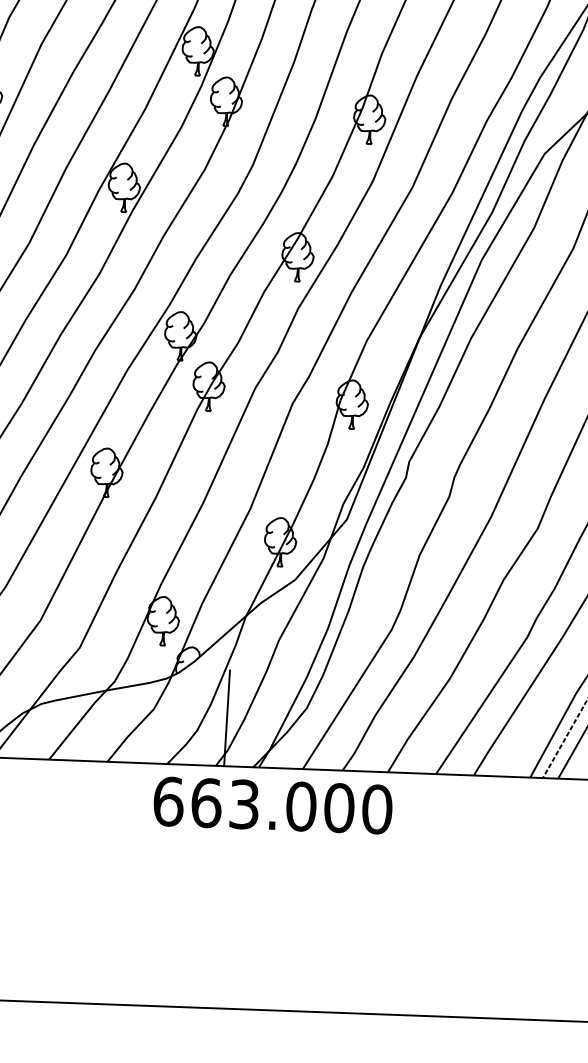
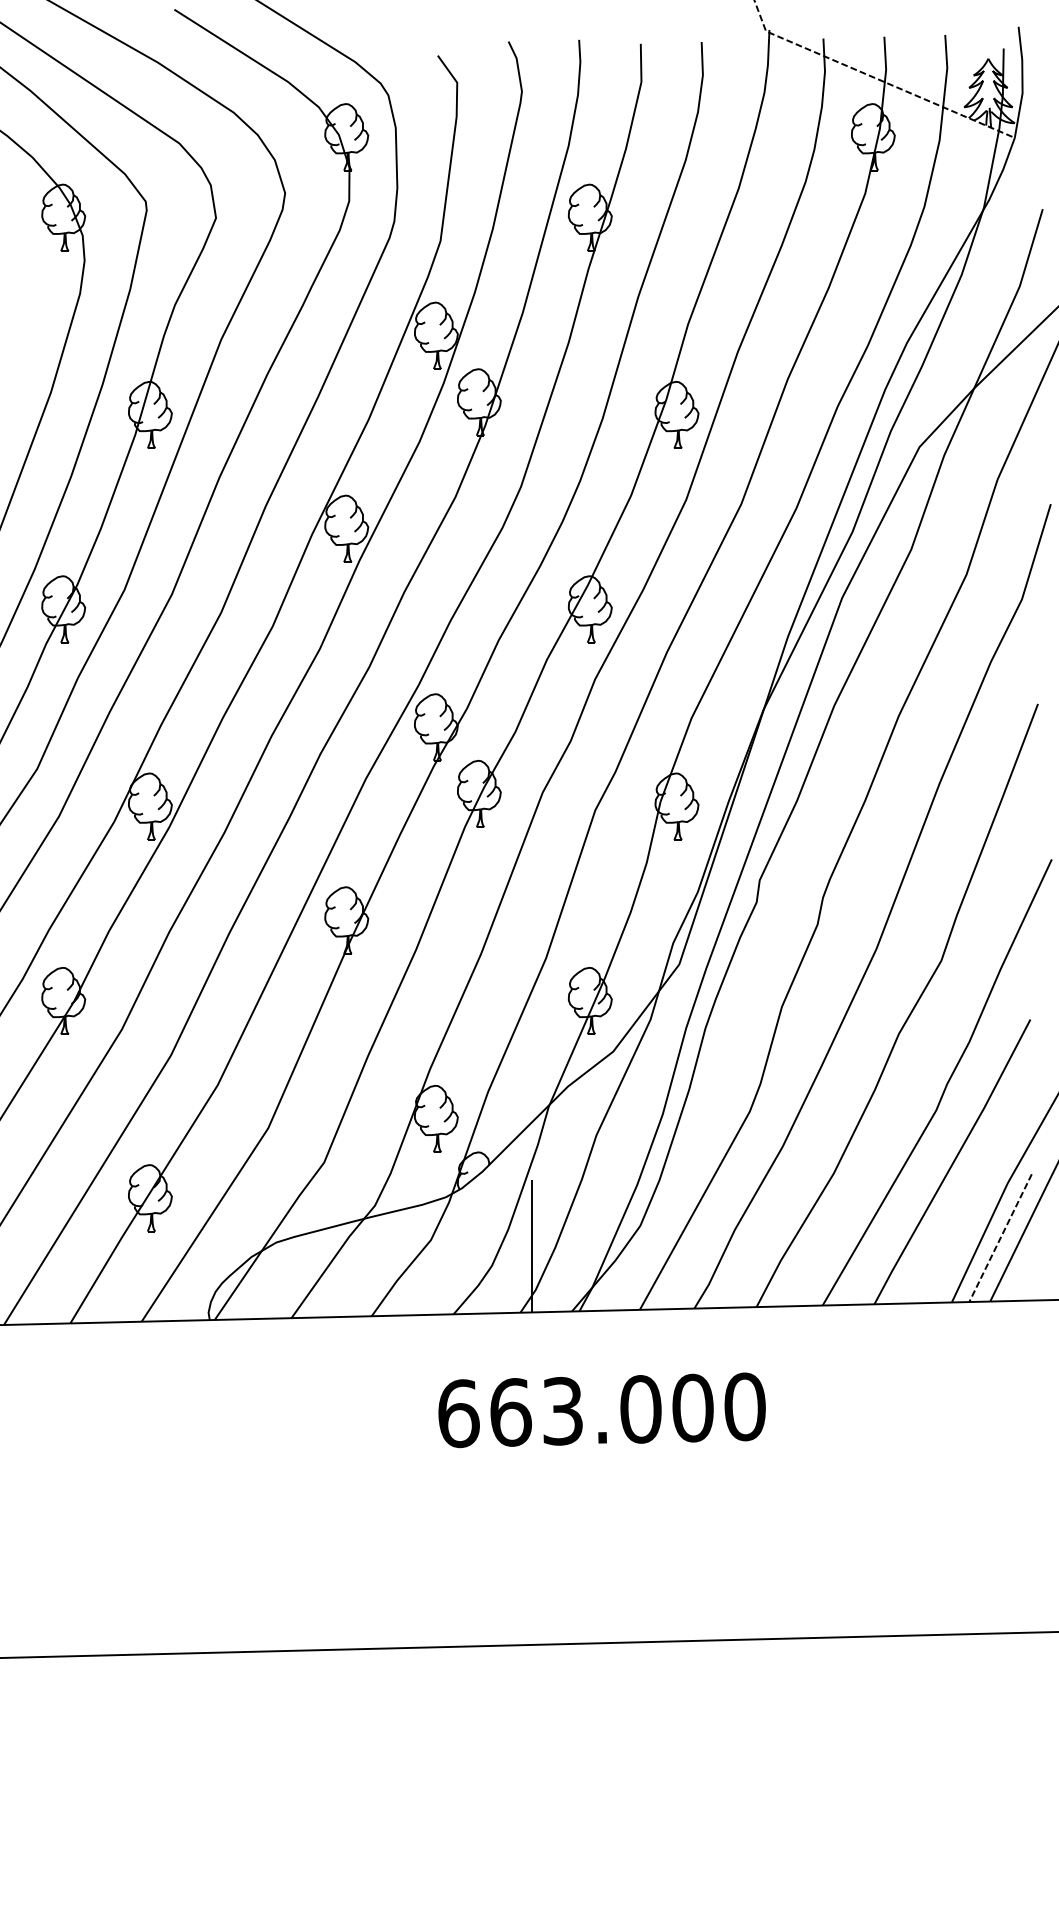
text: (272, 805) -> (601, 1410), moved

